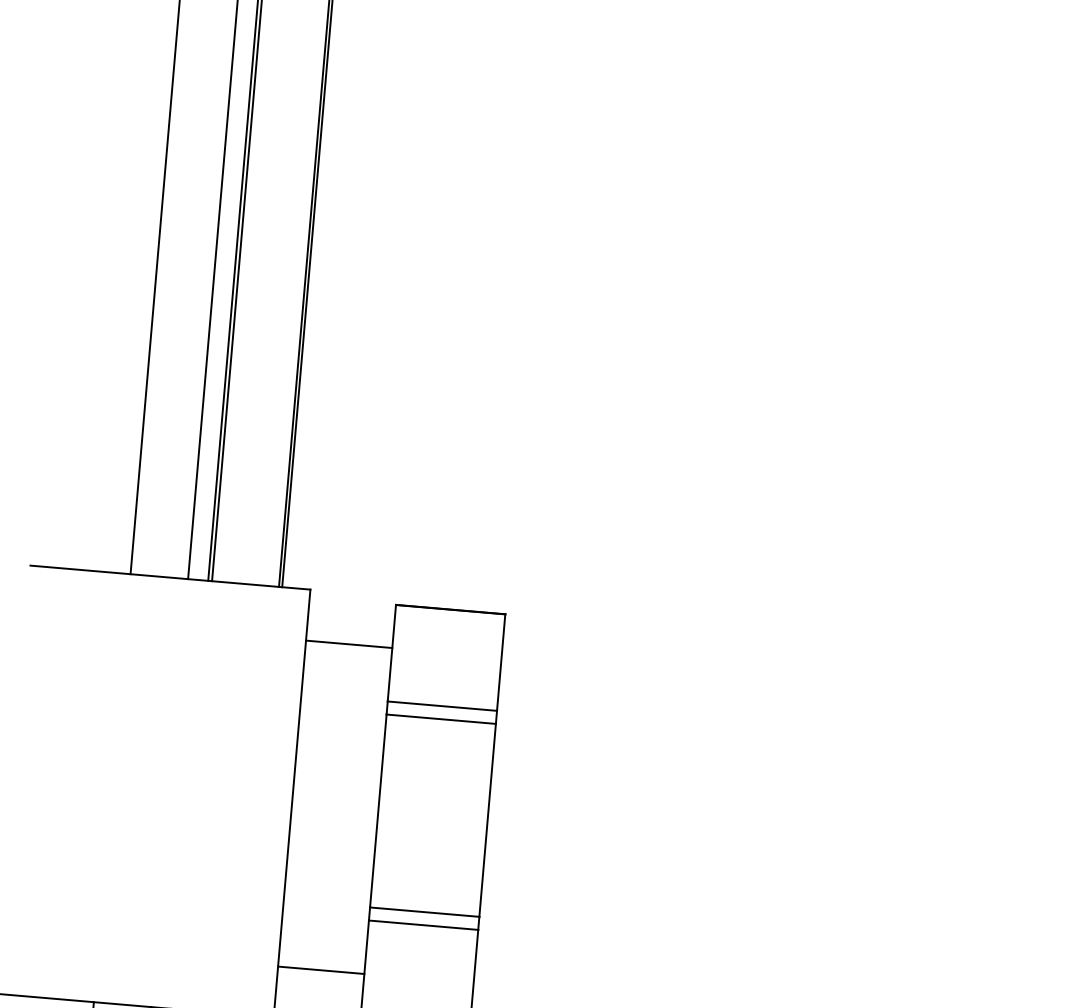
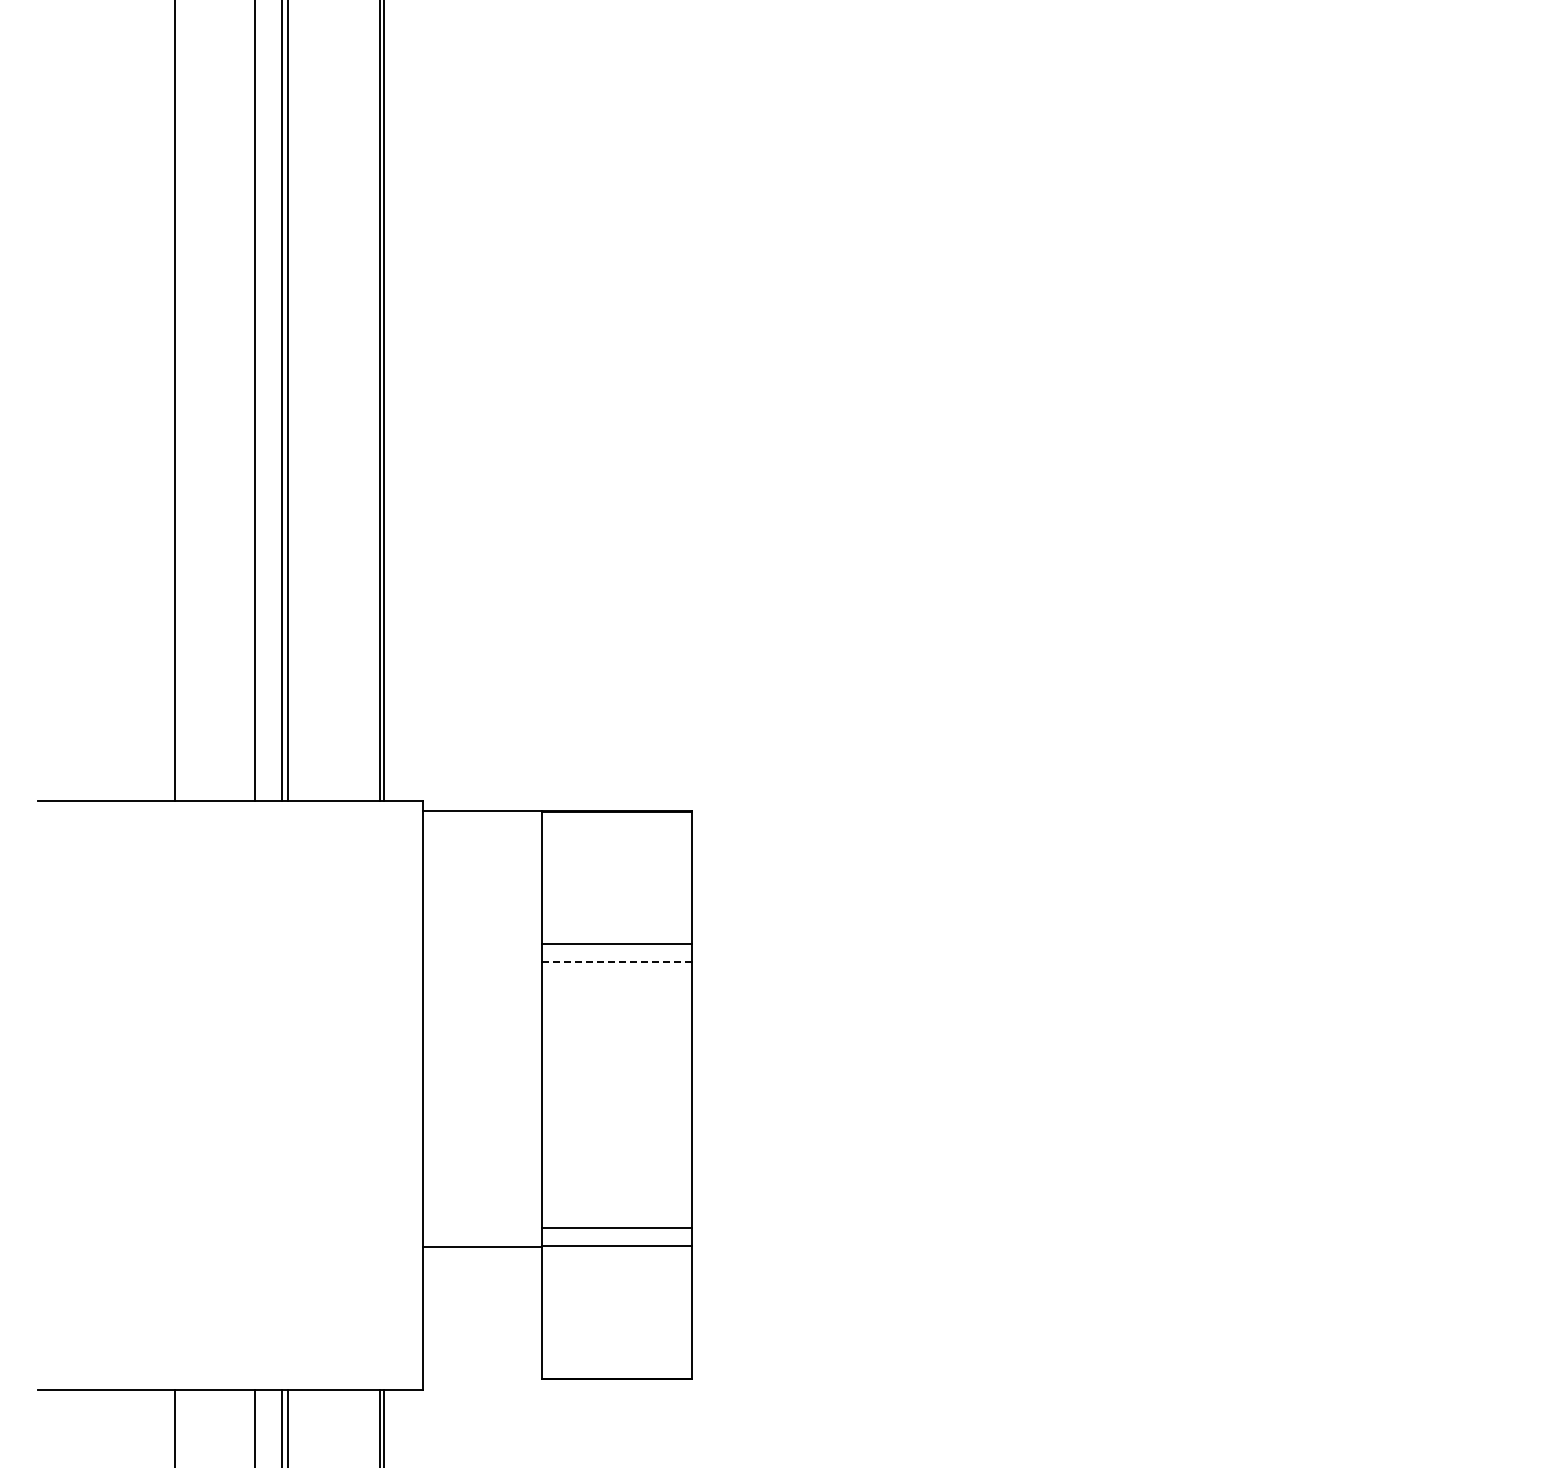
line: (349, 644) -> (482, 810), moved
line: (440, 719) -> (616, 962), solid -> dashed
line: (321, 970) -> (482, 1246), moved

